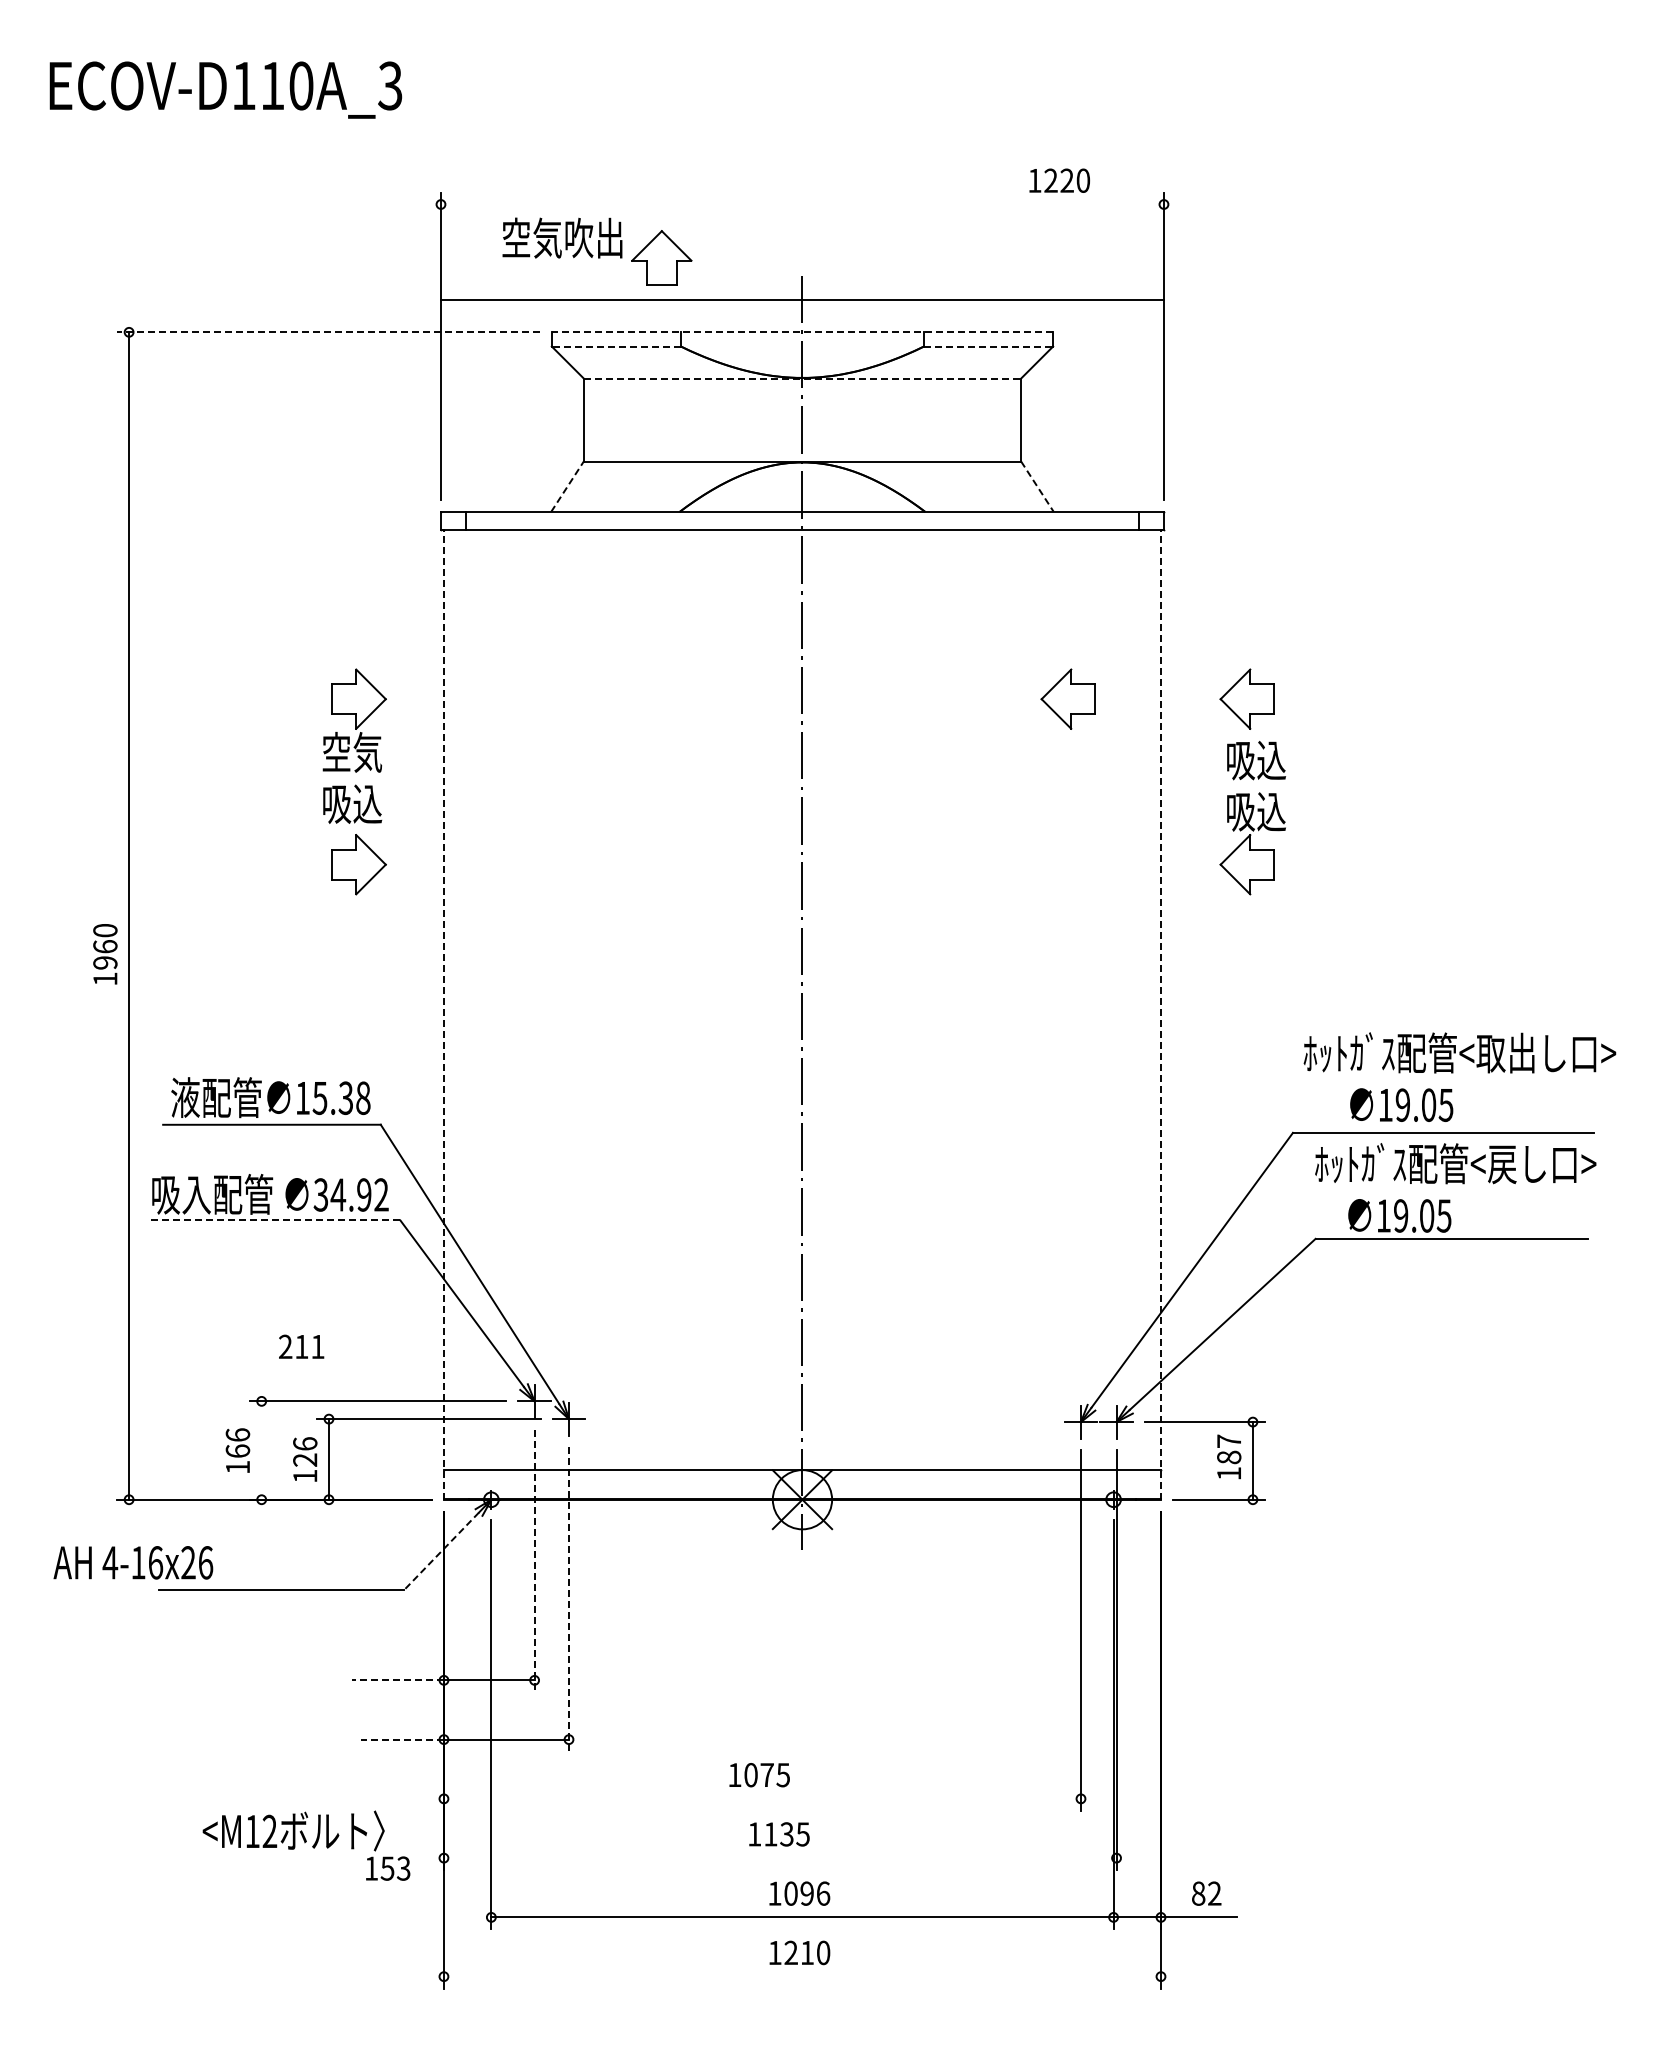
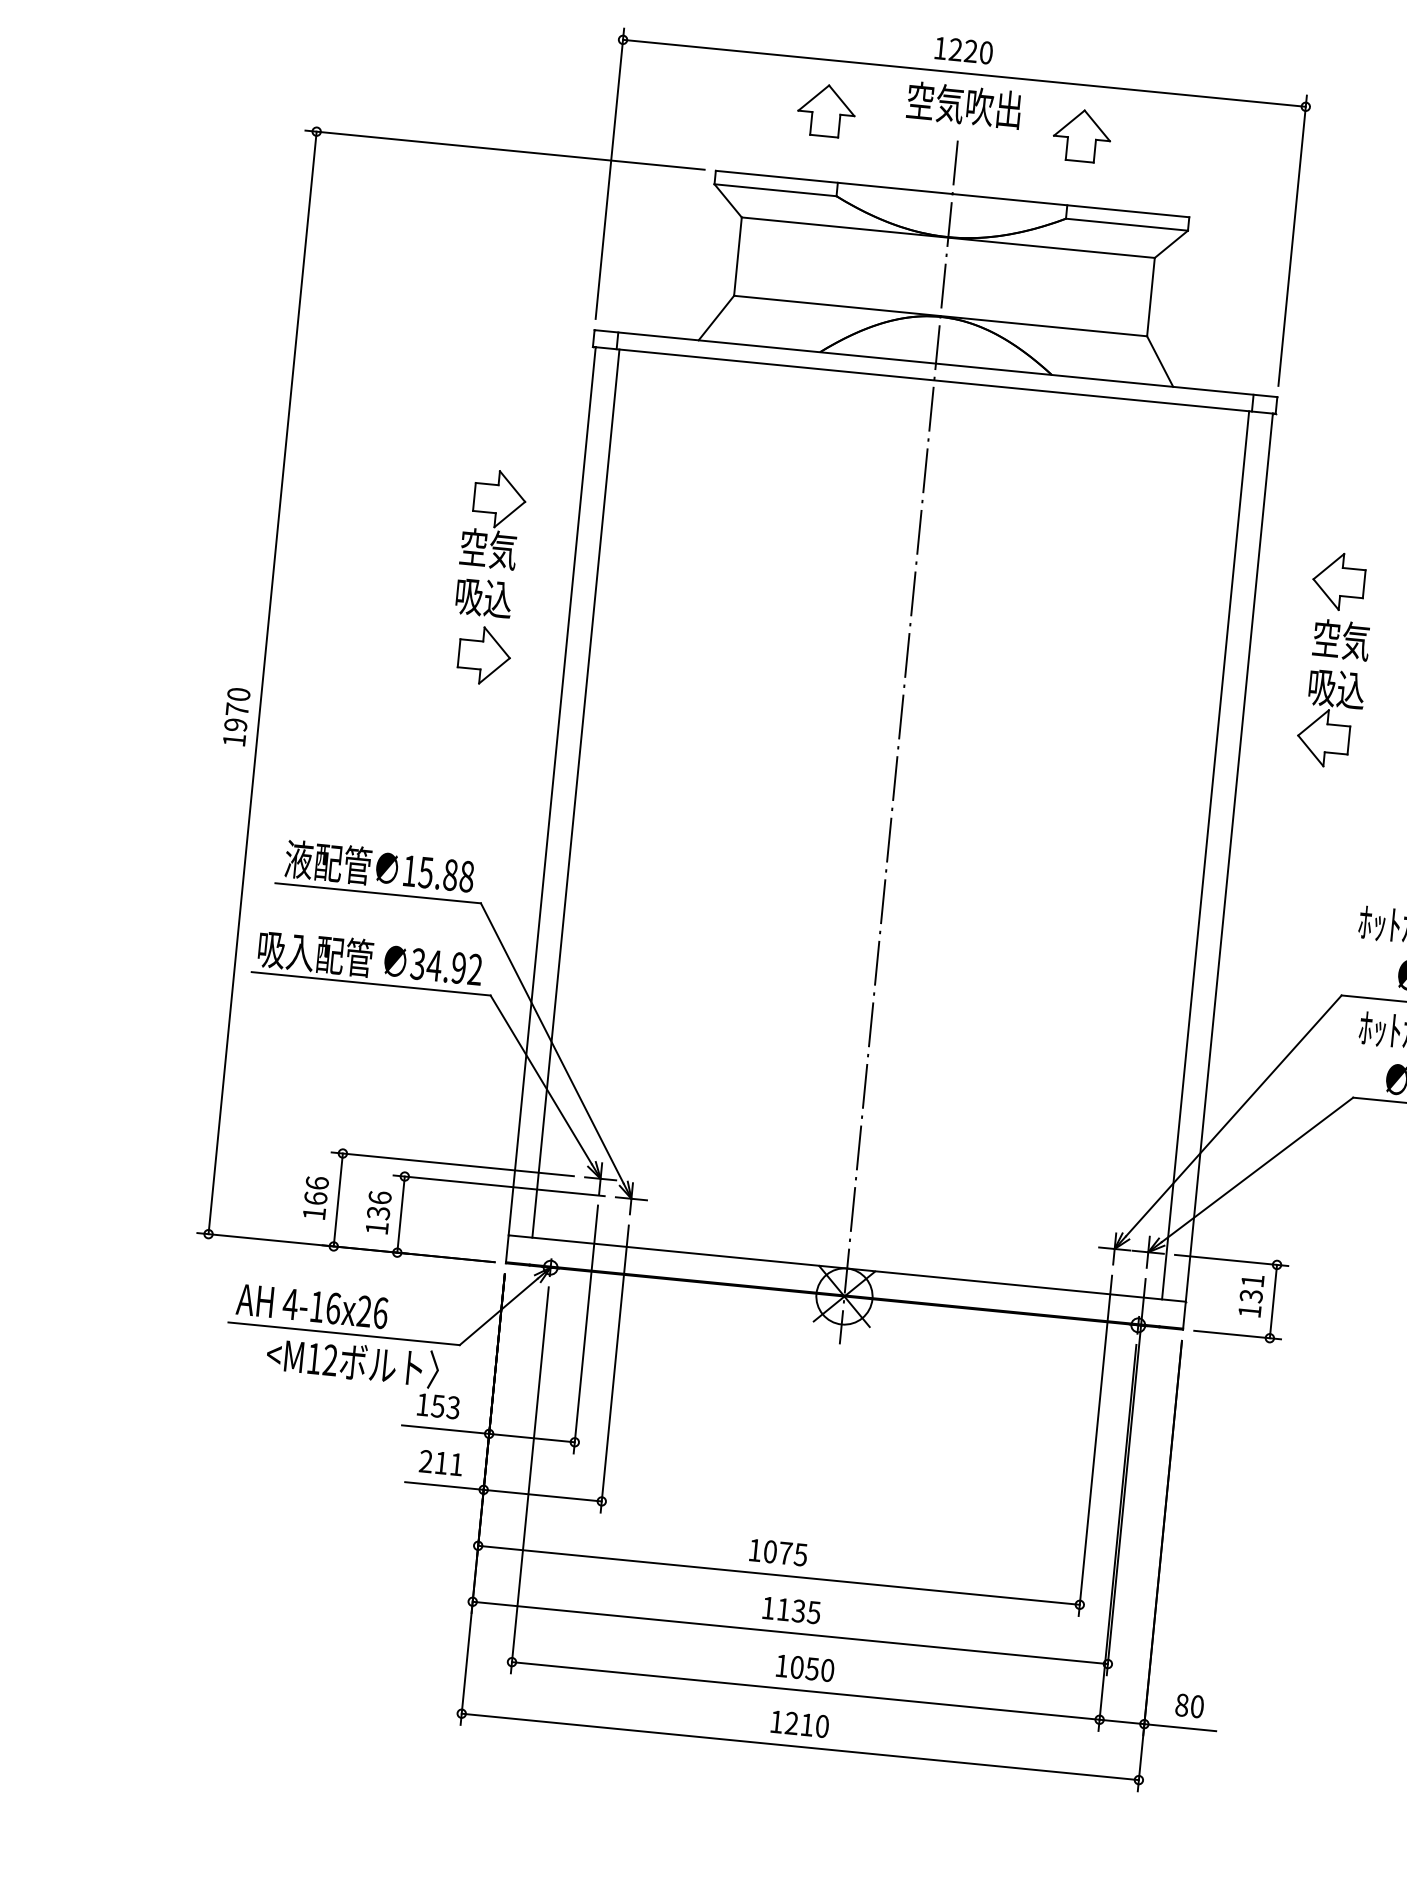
text: (1059, 180) -> (963, 50), moved
text: (562, 237) -> (964, 104), moved
part: (932, 257) -> (1082, 135), added
line: (802, 300) -> (964, 73), moved
line: (328, 332) -> (504, 150), dashed -> solid
line: (802, 332) -> (952, 194), dashed -> solid
line: (616, 346) -> (775, 190), dashed -> solid
line: (988, 346) -> (1126, 224), dashed -> solid
line: (802, 378) -> (948, 237), dashed -> solid
line: (567, 486) -> (716, 317), dashed -> solid
line: (1037, 486) -> (1160, 361), dashed -> solid
part: (1067, 698) -> (1168, 564), removed
text: (1256, 759) -> (1341, 639), 吸込 -> 空気
text: (105, 946) -> (237, 709), 1960 -> 1970
line: (469, 999) -> (576, 793), added
line: (1135, 999) -> (1205, 854), added
line: (443, 1014) -> (550, 805), dashed -> solid
line: (1161, 1014) -> (1228, 871), dashed -> solid
text: (345, 1097) -> (450, 874), 15.38 -> 15.88
line: (273, 1220) -> (370, 983), dashed -> solid
text: (301, 1346) -> (441, 1462), moved
text: (1229, 1449) -> (1252, 1288), 187 -> 131
line: (261, 1450) -> (338, 1199), added
text: (305, 1460) -> (378, 1213), 126 -> 136
line: (441, 1551) -> (498, 1311), dashed -> solid
line: (534, 1561) -> (585, 1330), dashed -> solid
text: (133, 1562) -> (312, 1306), moved
line: (569, 1599) -> (615, 1369), dashed -> solid
line: (397, 1680) -> (445, 1429), dashed -> solid
line: (402, 1739) -> (444, 1485), dashed -> solid
line: (762, 1798) -> (779, 1574), added
text: (306, 1845) -> (363, 1376), moved
line: (779, 1858) -> (789, 1633), added
text: (815, 1893) -> (820, 1669), 1096 -> 1050
text: (1214, 1893) -> (1197, 1706), 82 -> 80
line: (802, 1976) -> (800, 1746), added

